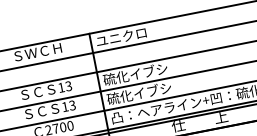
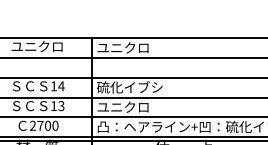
text: (36, 52) -> (36, 46), ＳＷＣＨ -> ユニクロ
text: (68, 86) -> (61, 86), 13 -> 14
text: (138, 93) -> (129, 107), 硫化イブシ -> ユニクロ

